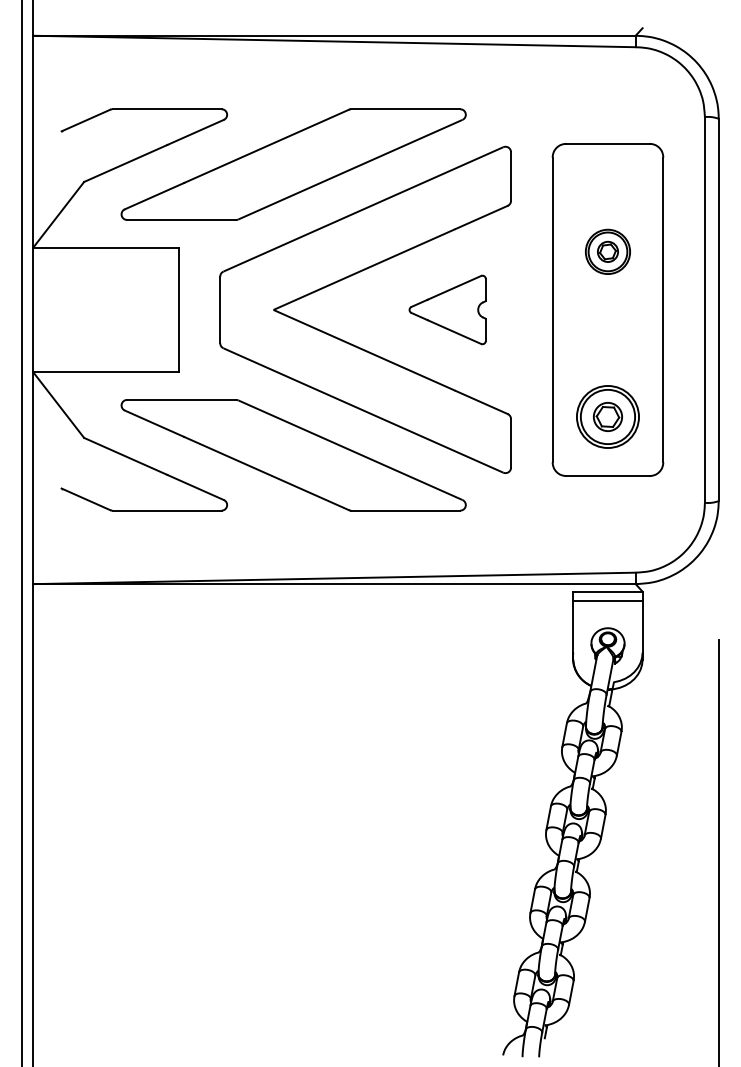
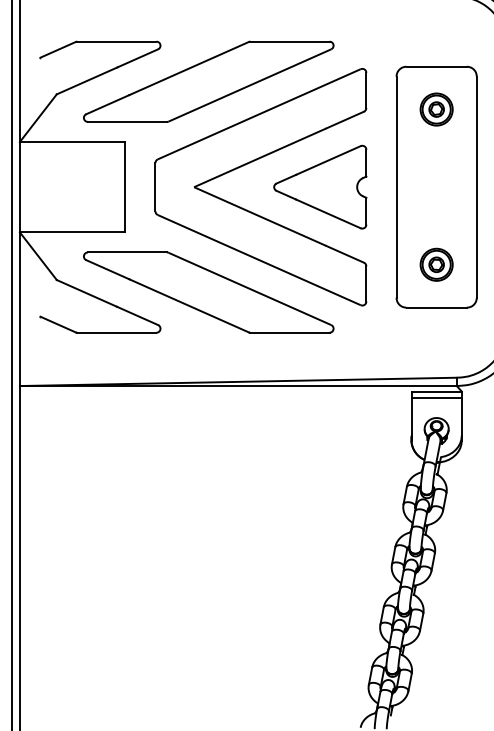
part: (607, 251) -> (436, 109), moved
part: (447, 309) -> (320, 186), size x1.67
part: (607, 416) -> (436, 264), size x0.71

